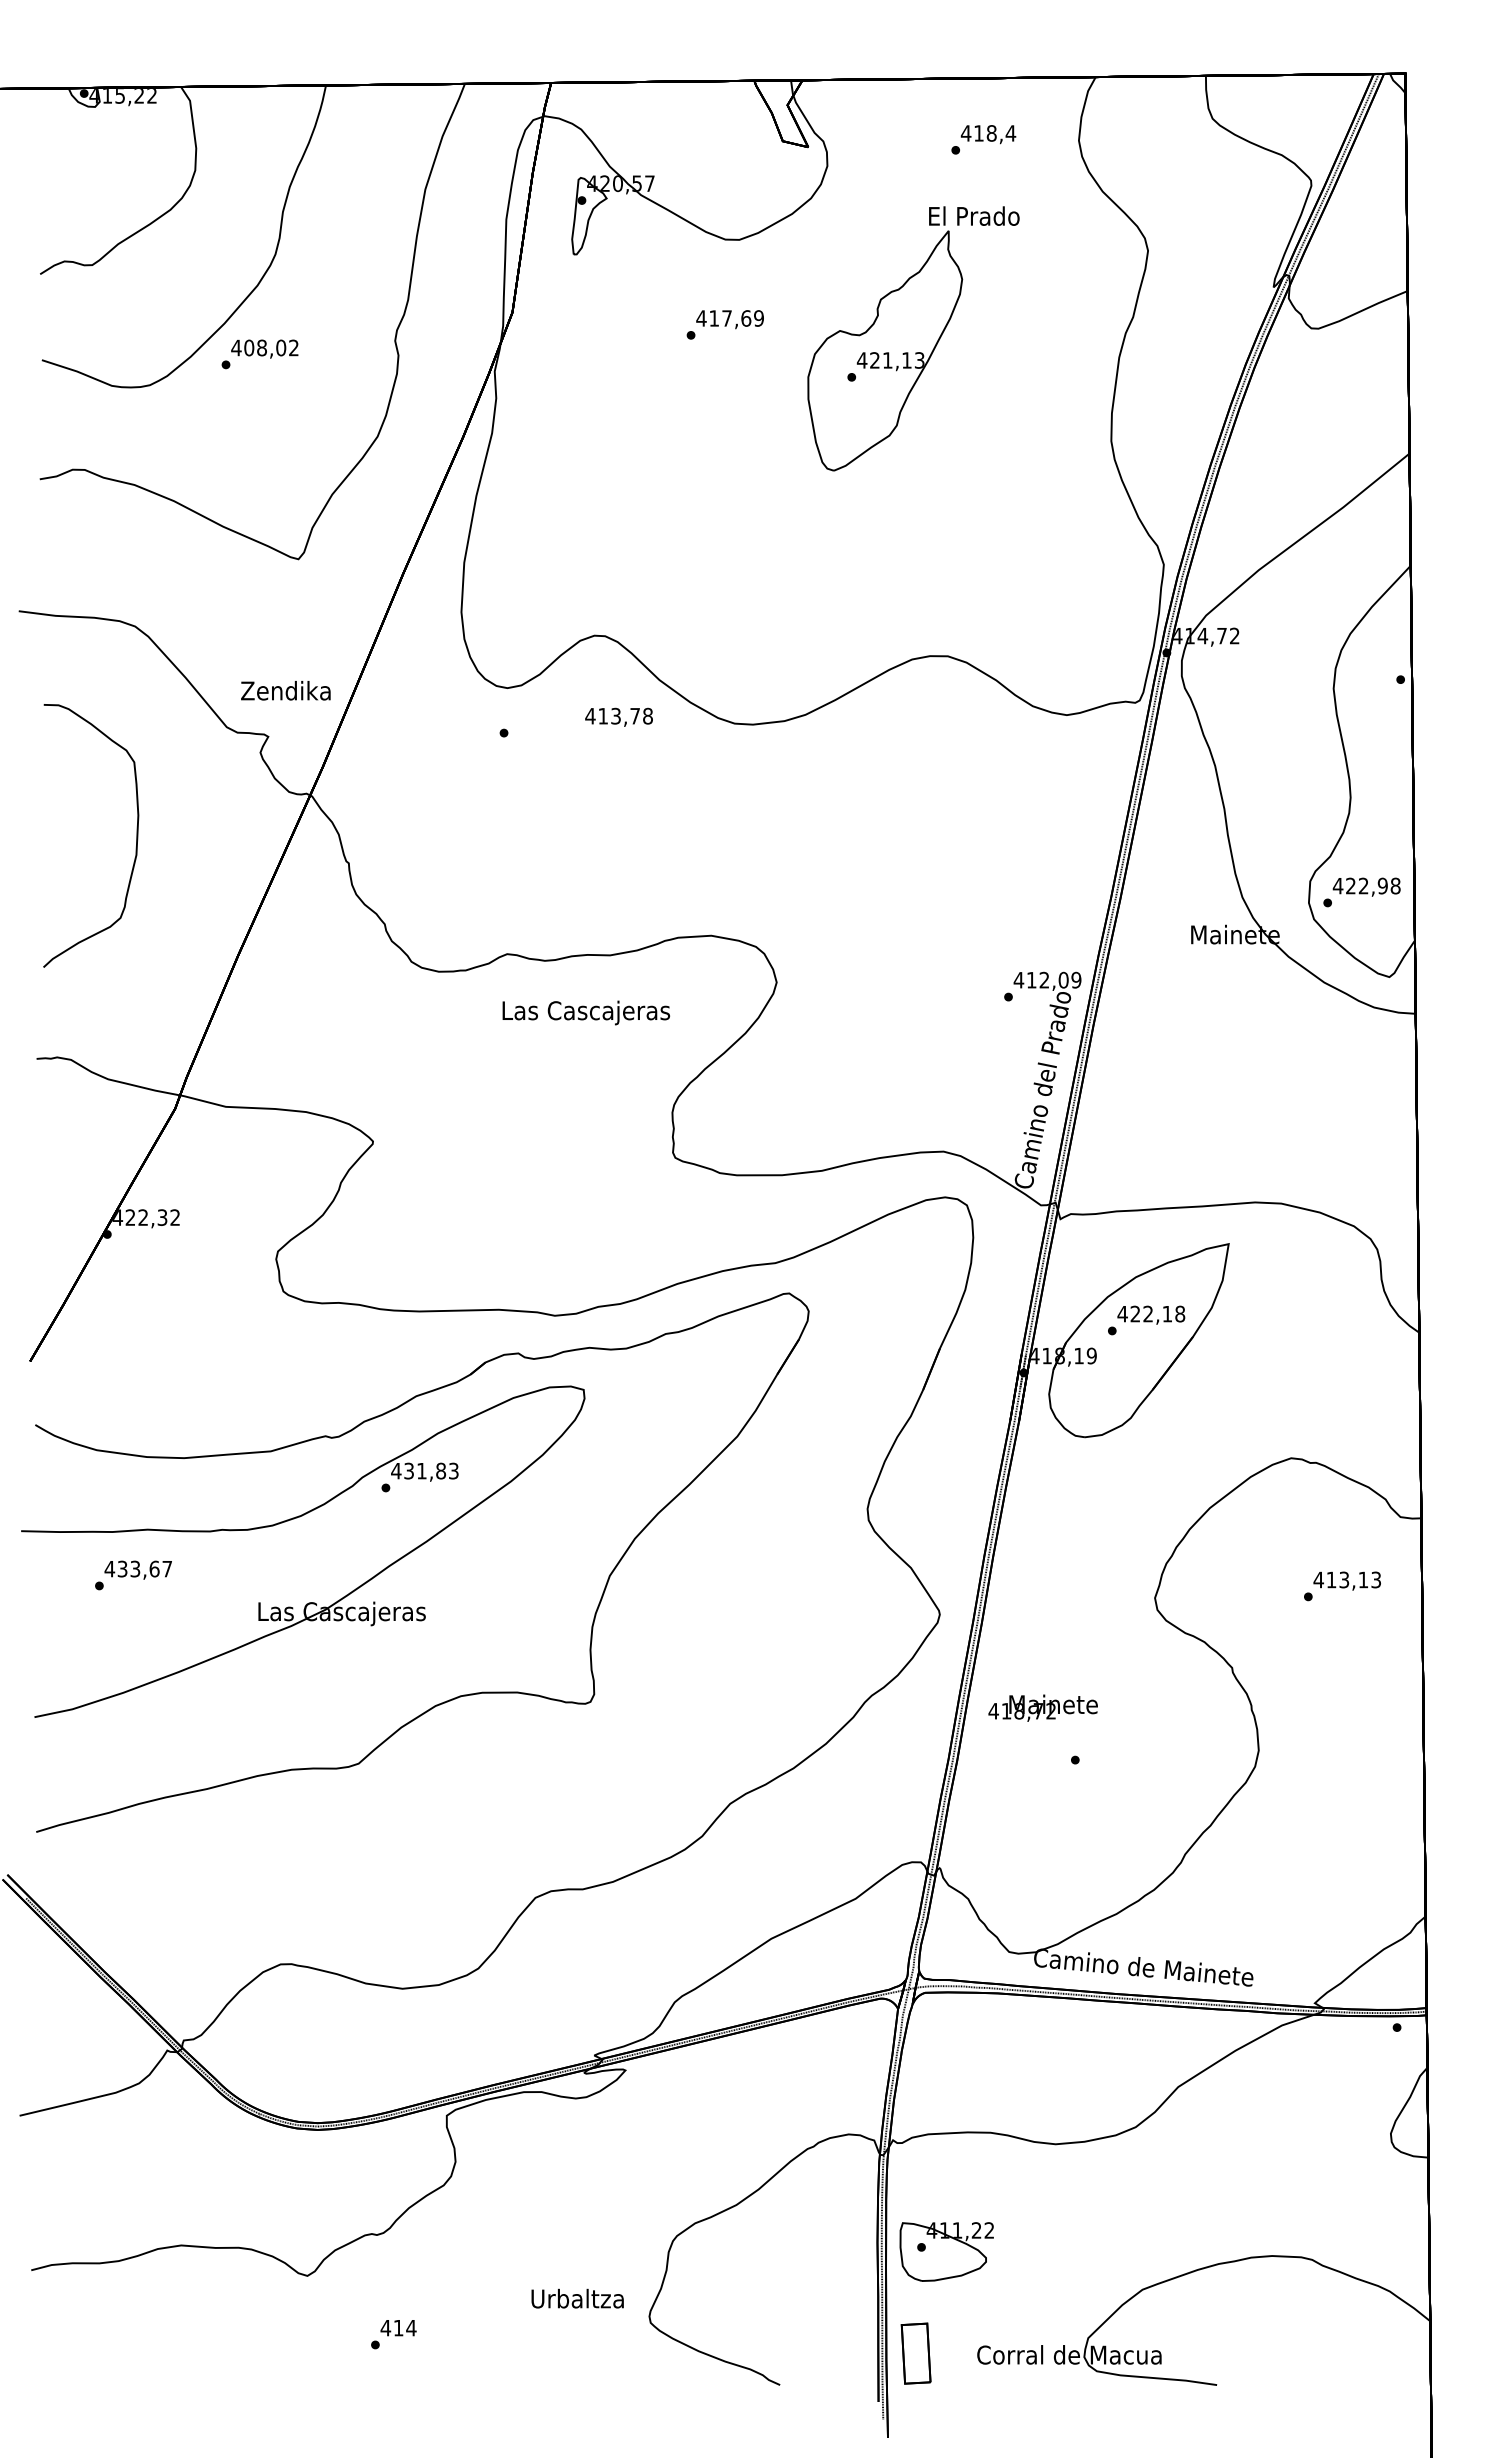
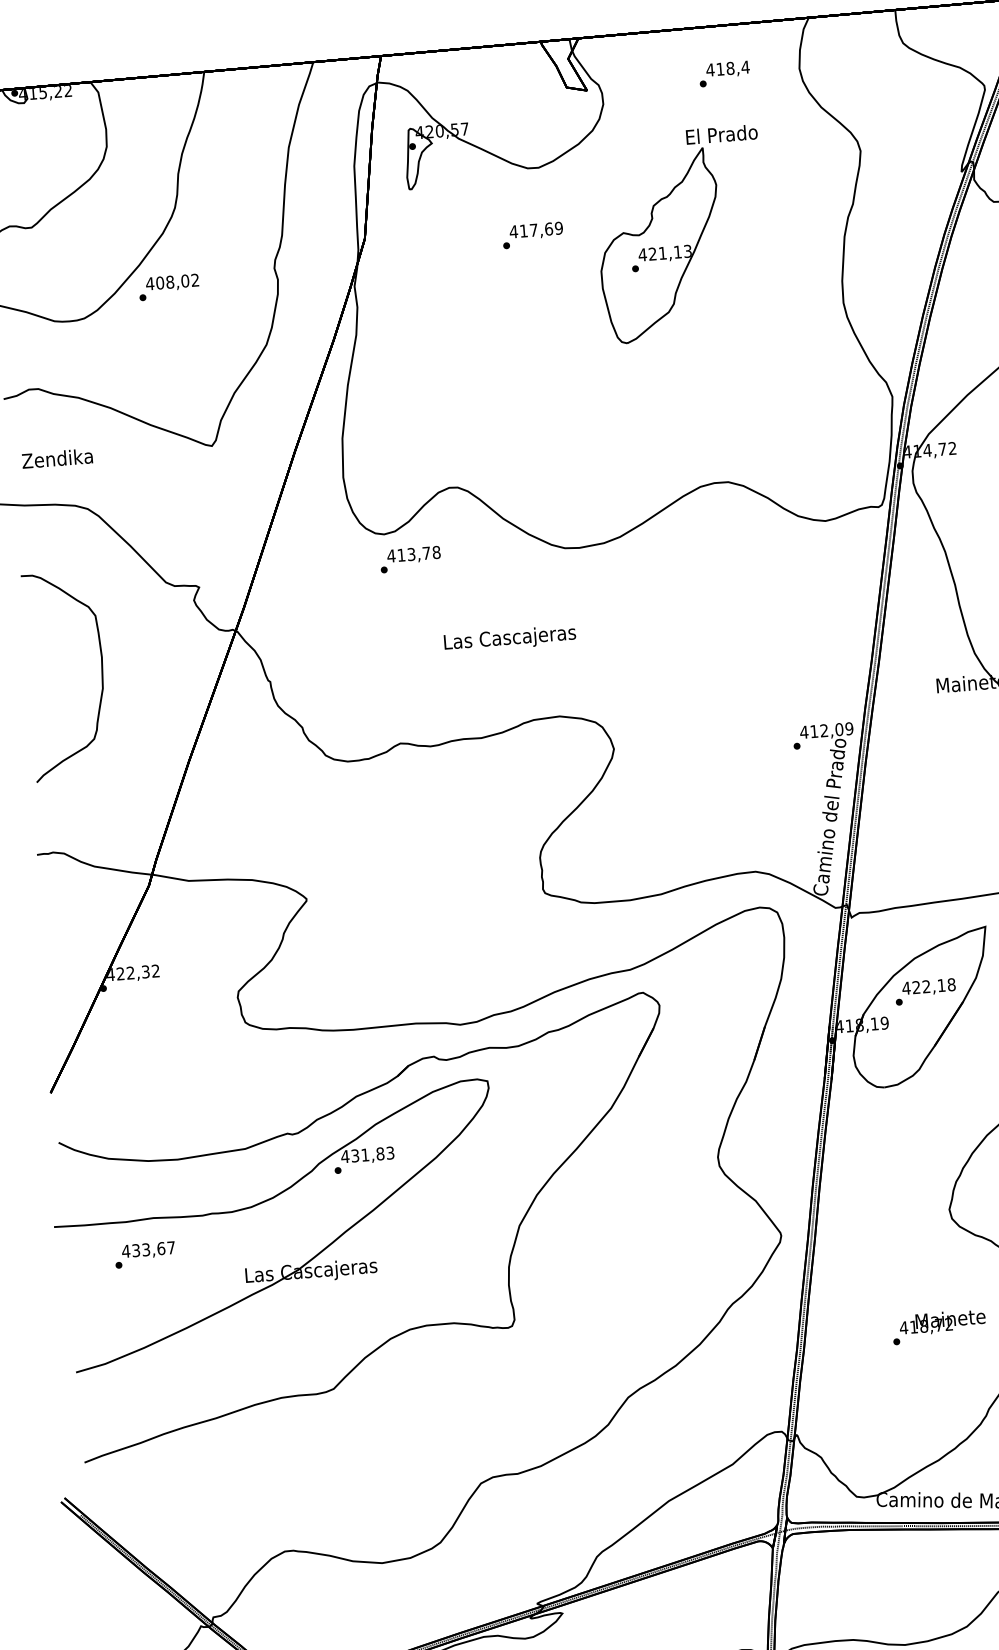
text: (285, 690) -> (57, 458), moved
text: (618, 716) -> (413, 554), moved
text: (586, 1012) -> (510, 638), moved
text: (1042, 1707) -> (942, 1321), moved

